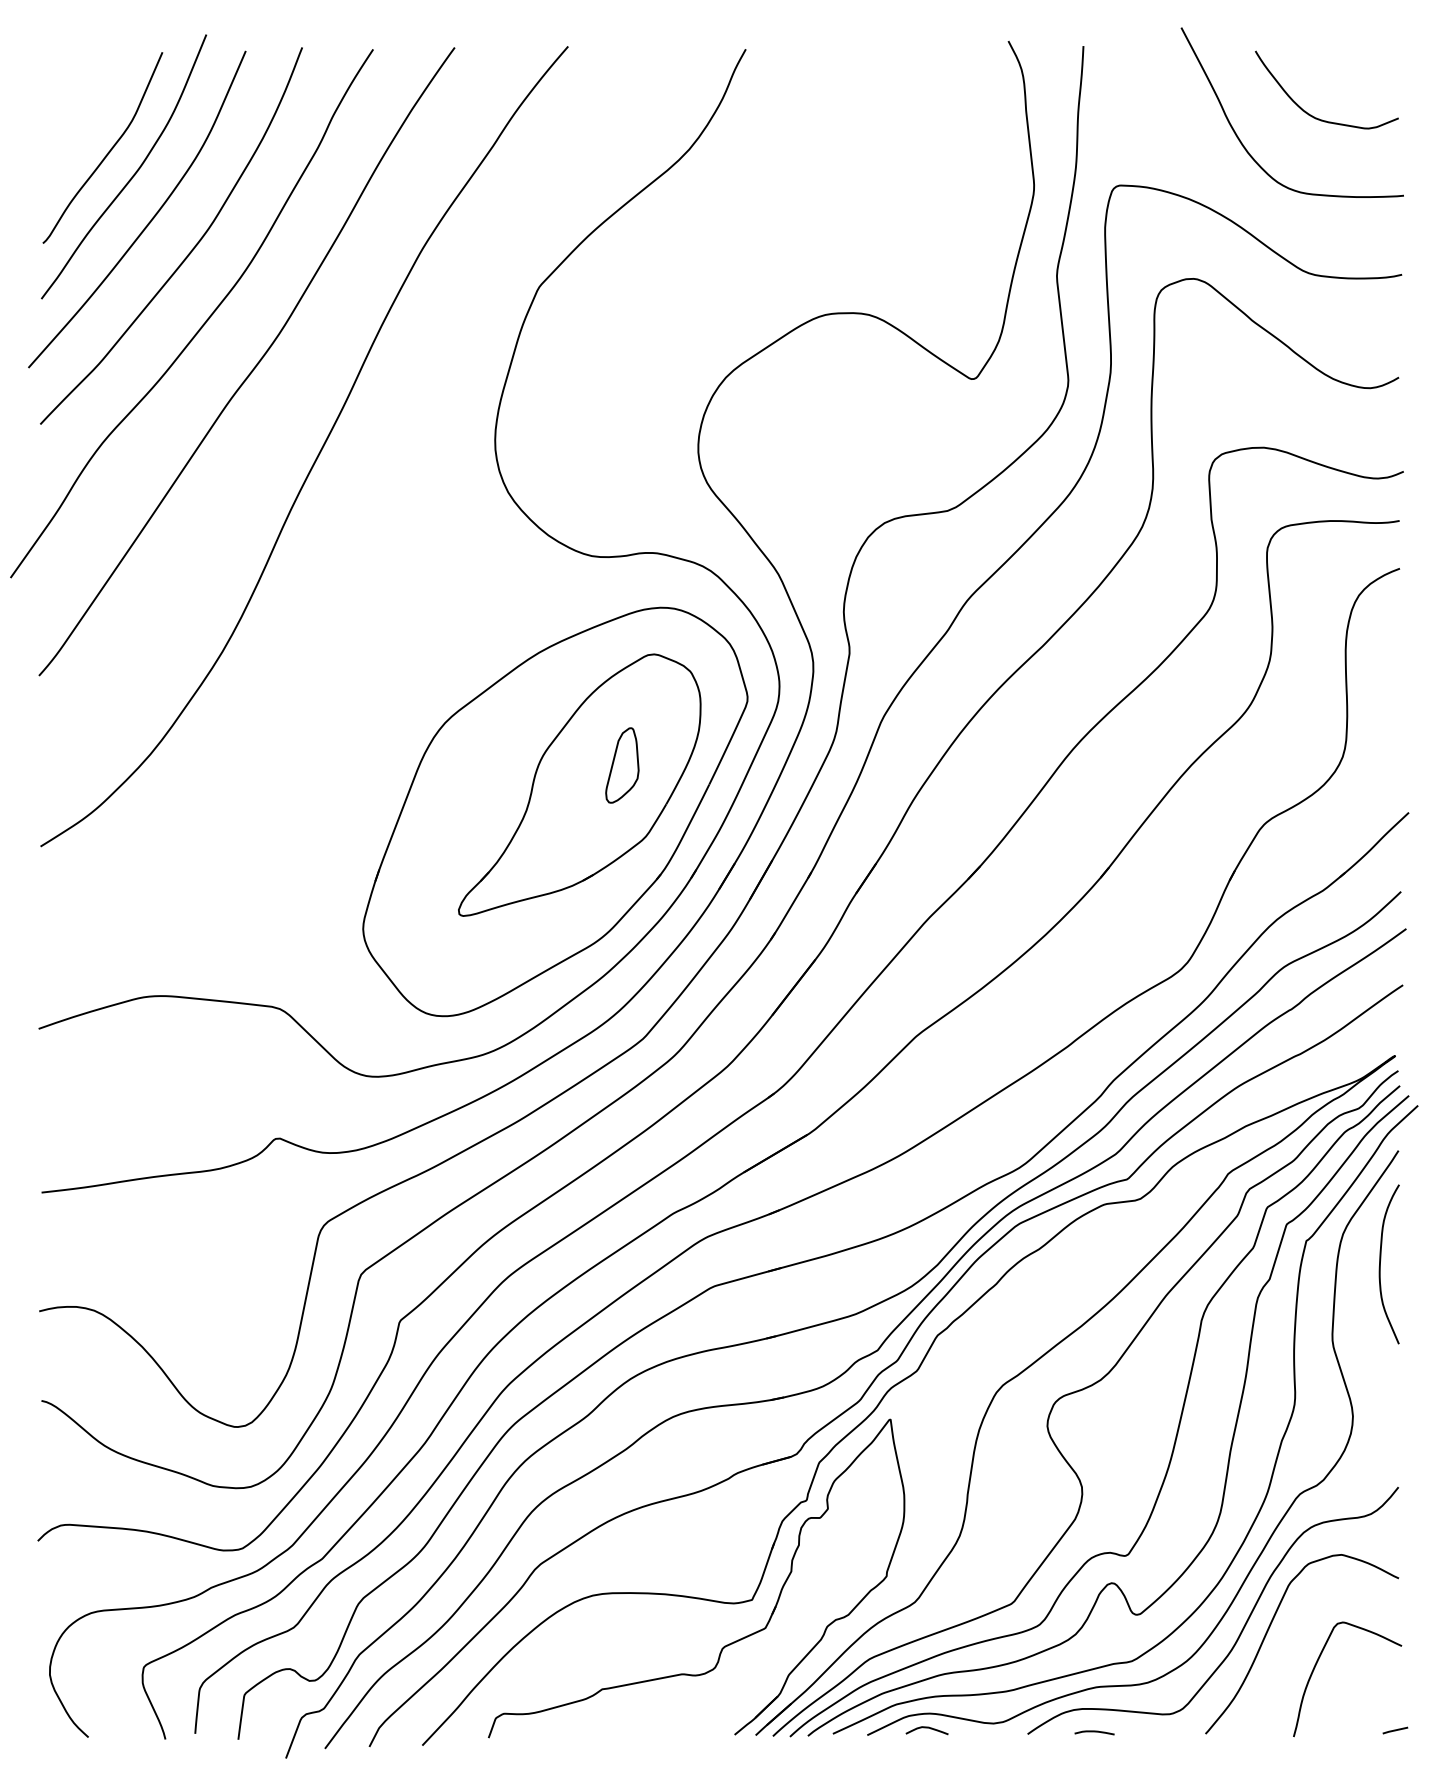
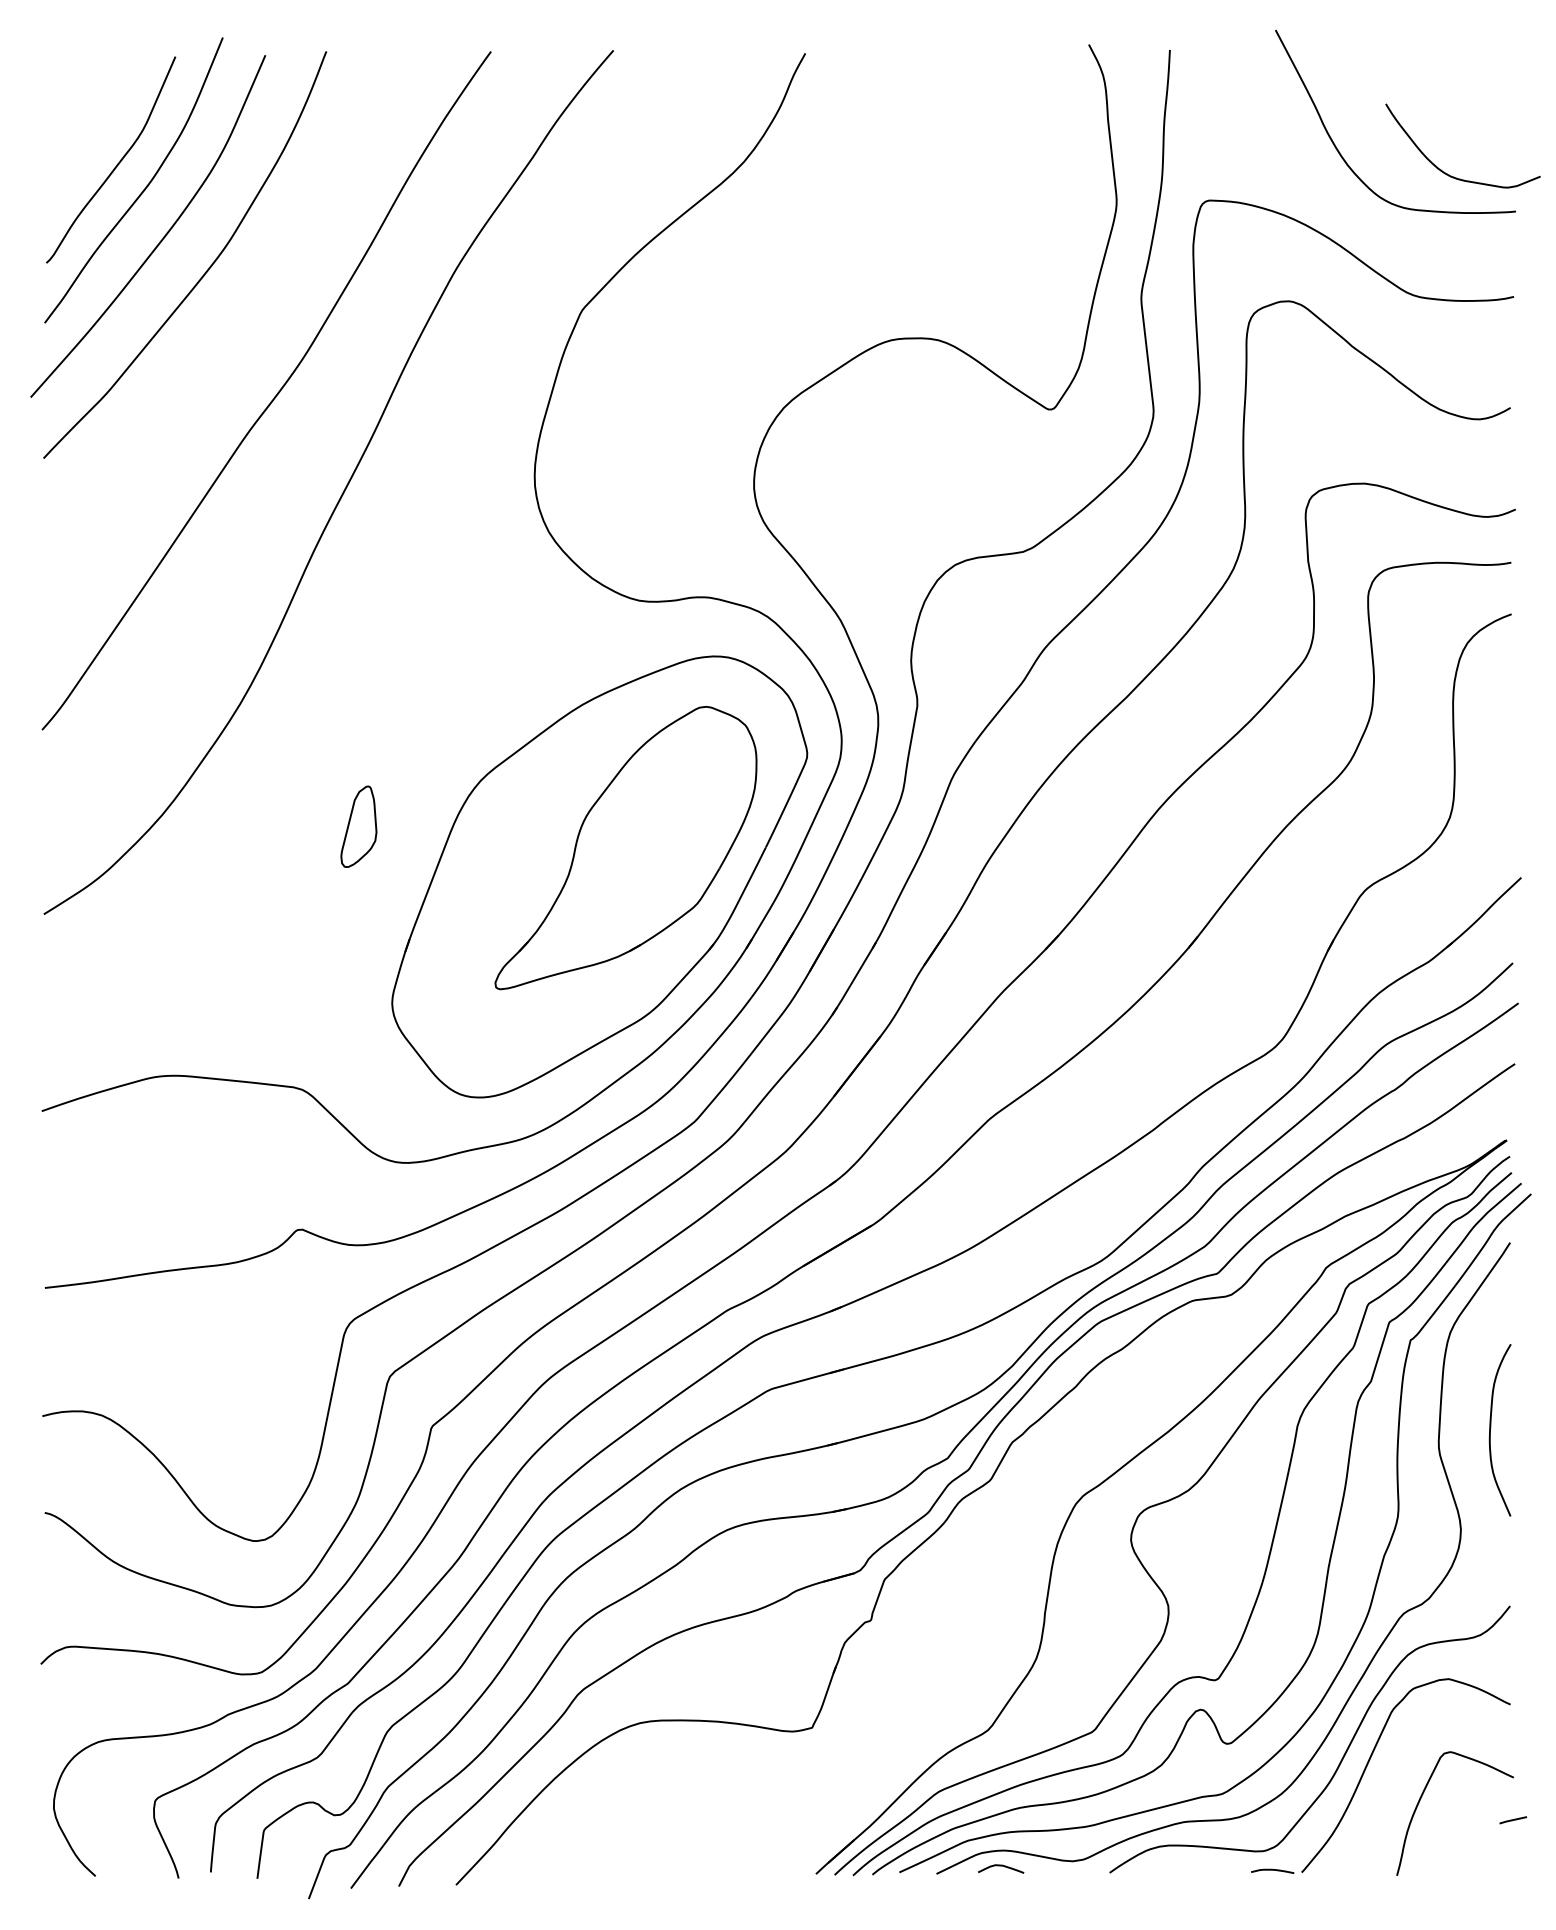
curve: (1309, 113) -> (1444, 171), moved
curve: (202, 324) -> (218, 350), removed
part: (622, 765) -> (359, 826), moved
curve: (1380, 1264) -> (1490, 1430), moved
part: (726, 1644) -> (784, 1775), removed
line: (1395, 1730) -> (1513, 1820), moved
curve: (1094, 1732) -> (1272, 1870), moved

